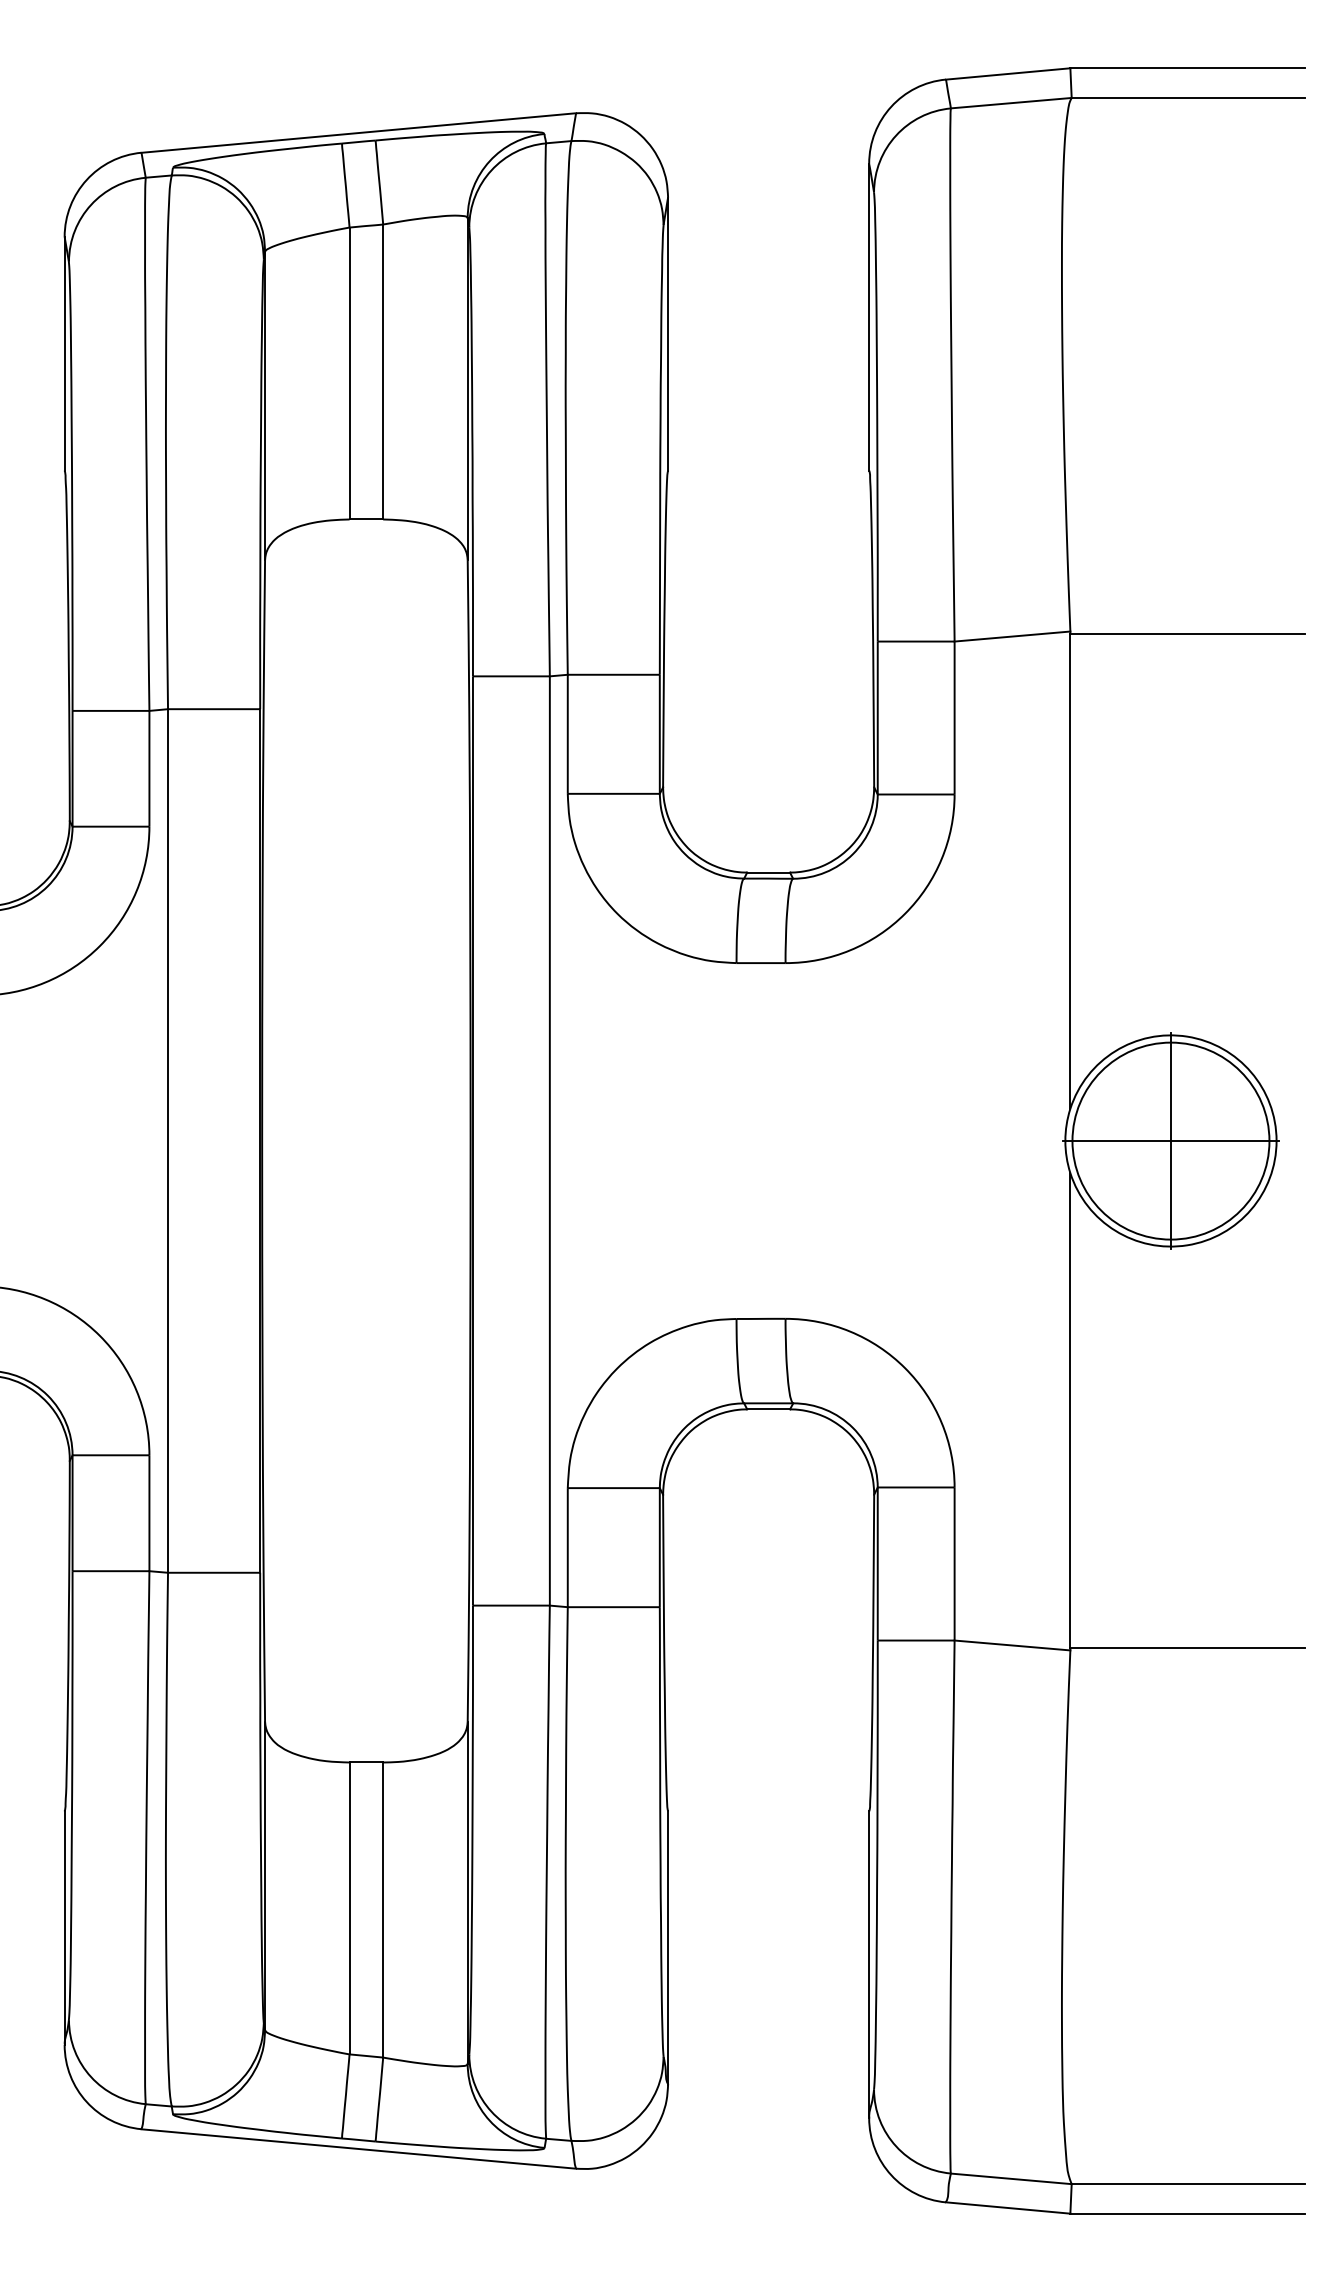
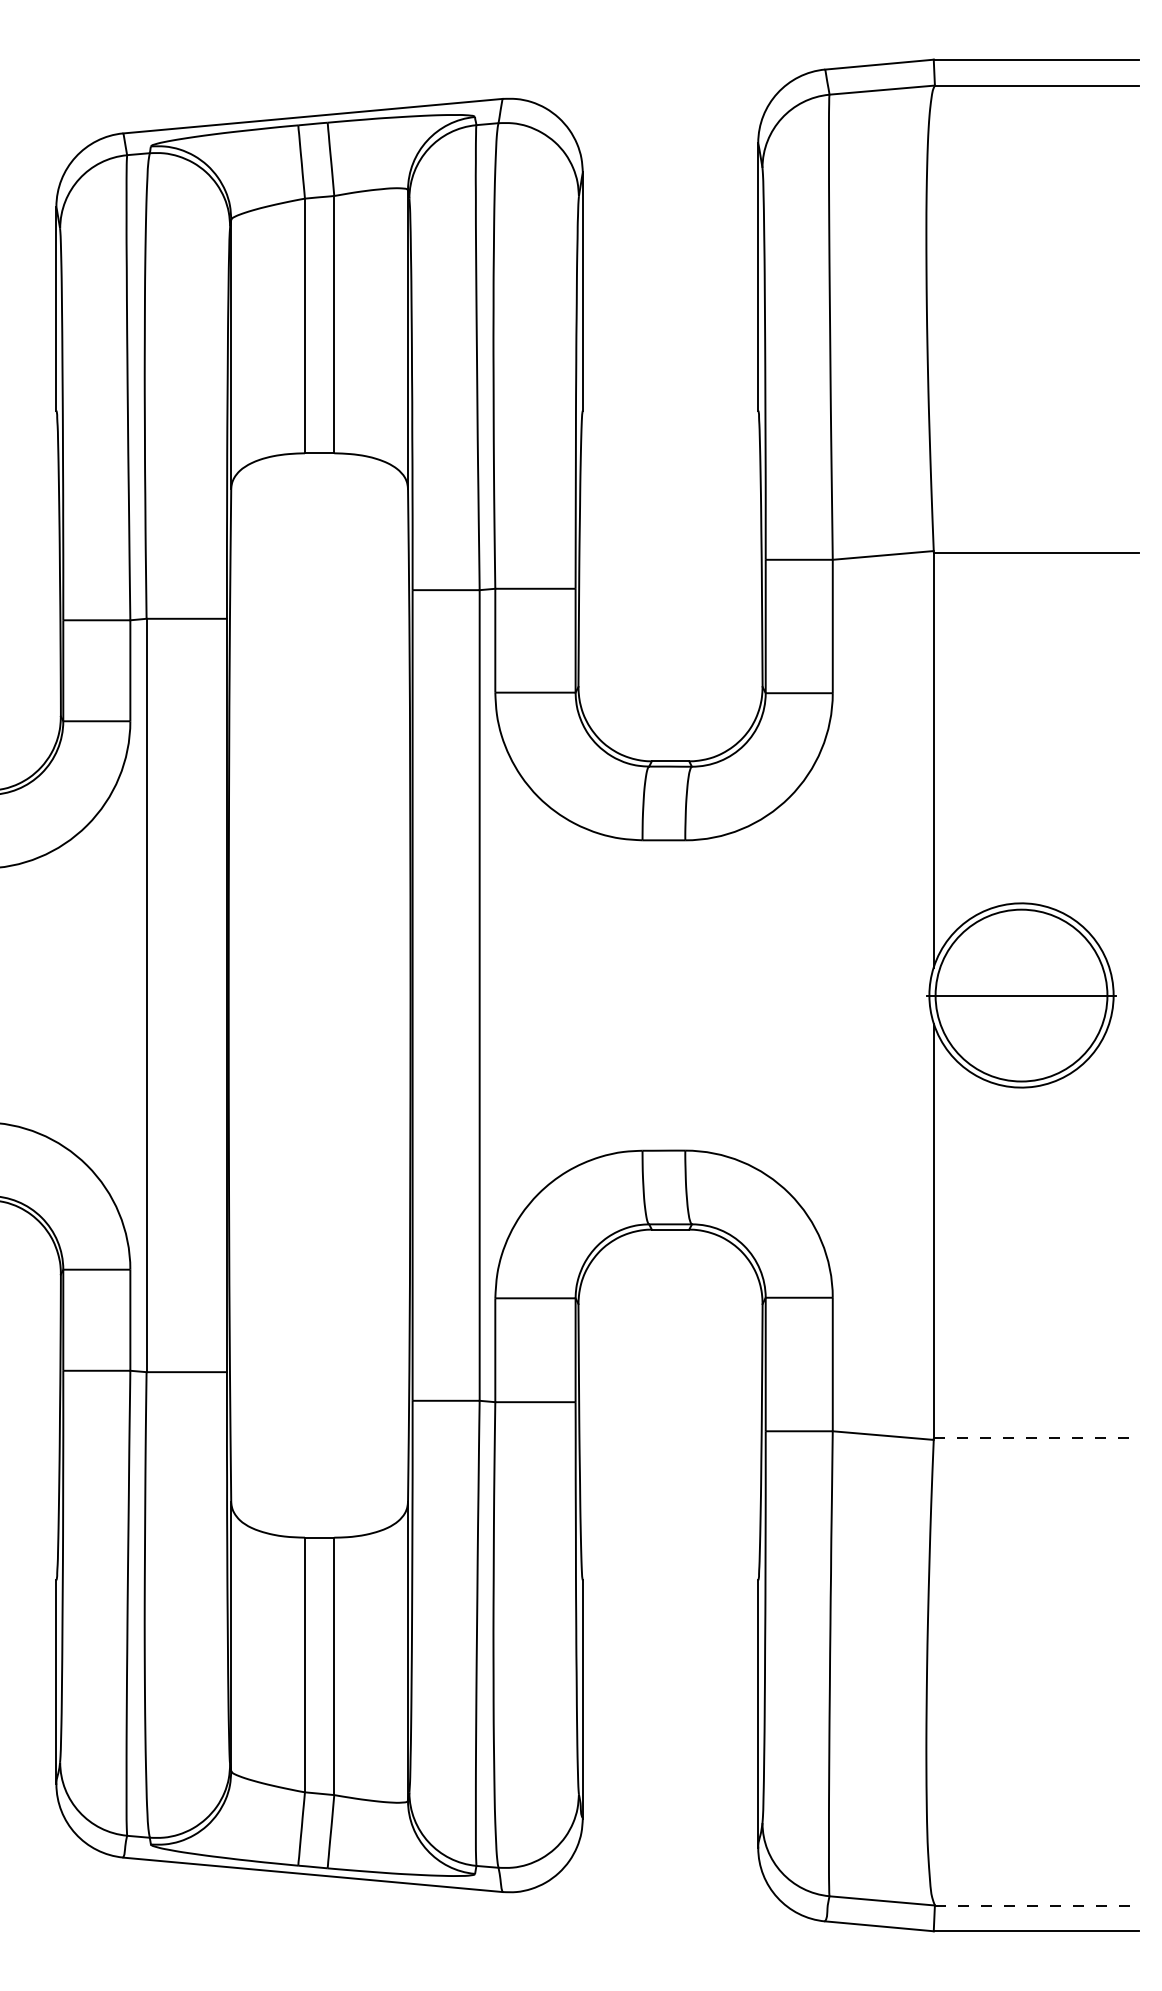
line: (1170, 1141) -> (1021, 995), removed
line: (1188, 1648) -> (1036, 1438), solid -> dashed
line: (1188, 2184) -> (1036, 1905), solid -> dashed

